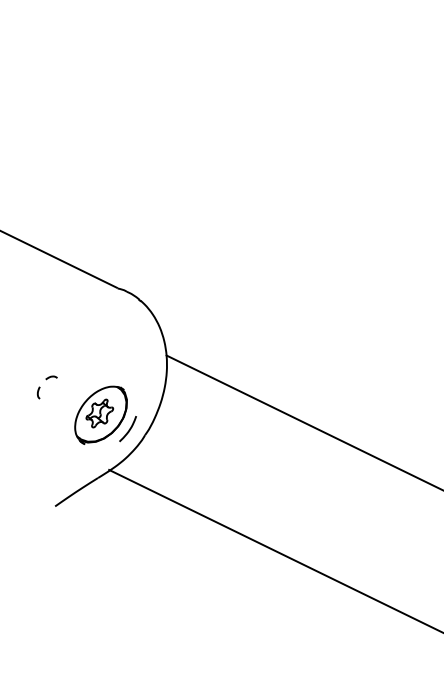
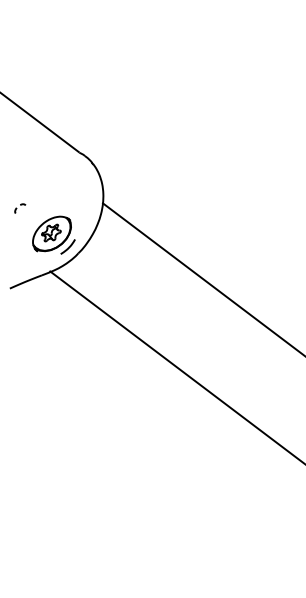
part: (47, 386) -> (20, 208), size x0.7

